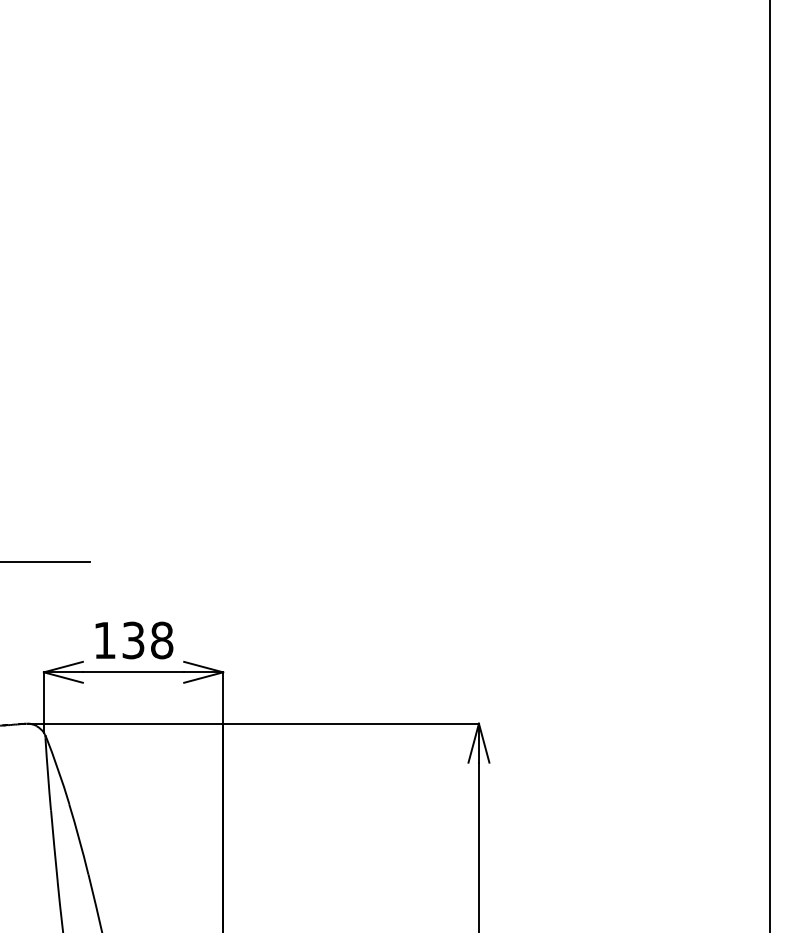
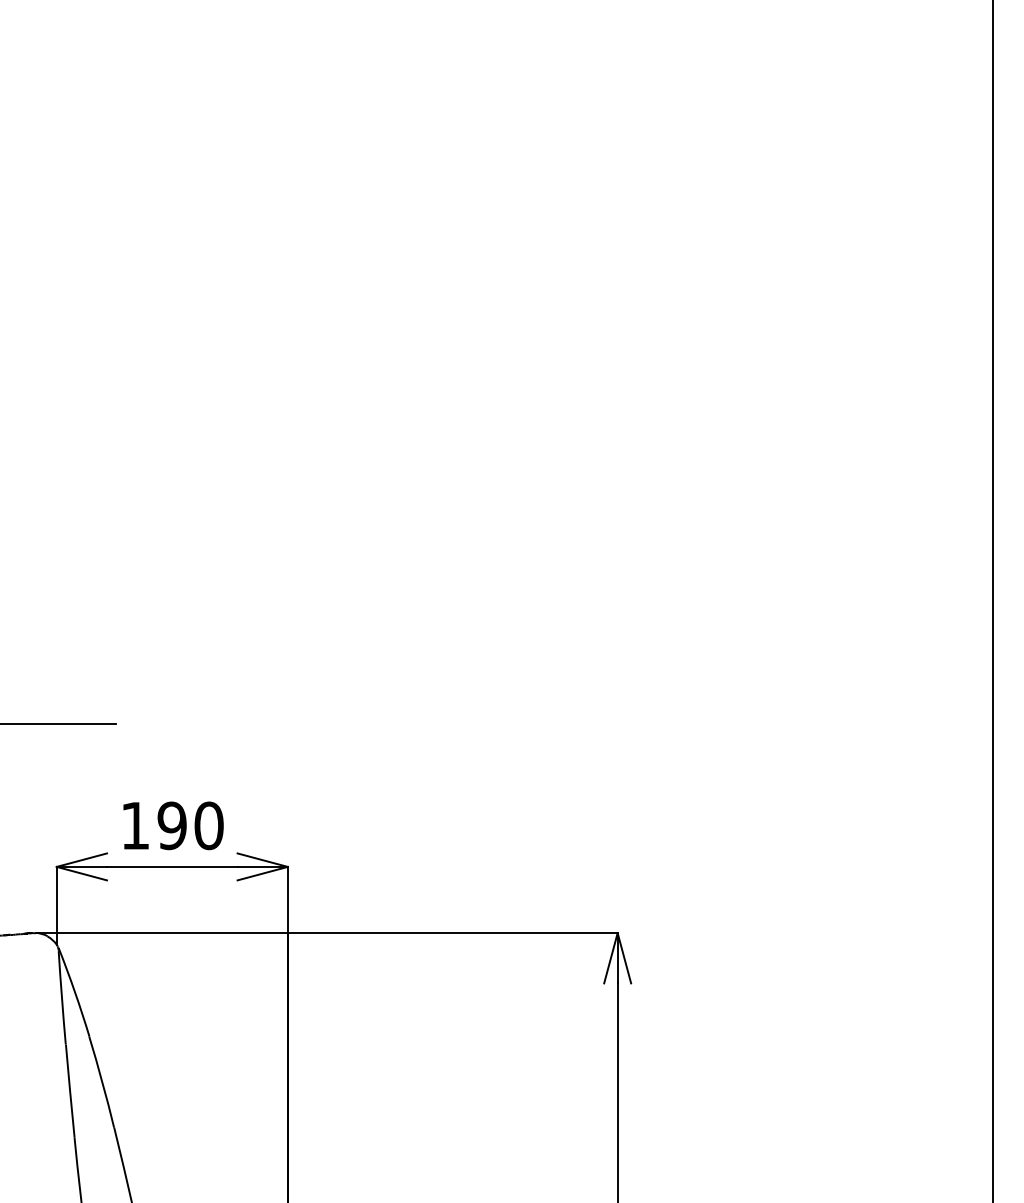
text: (147, 640) -> (190, 825), 138 -> 190

